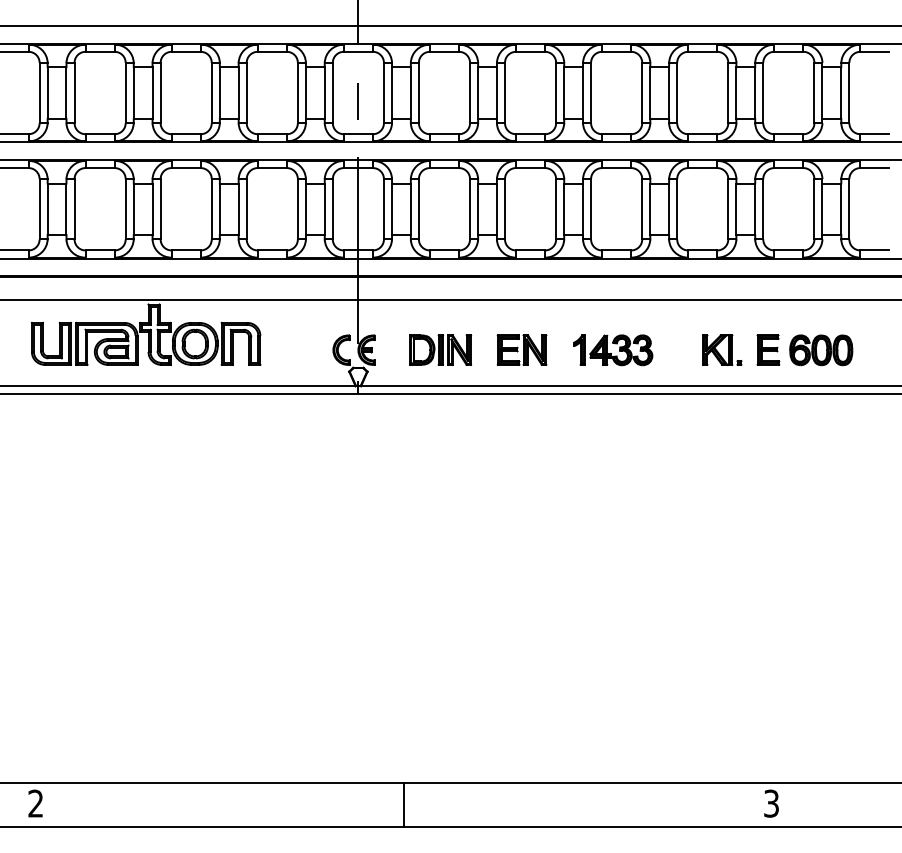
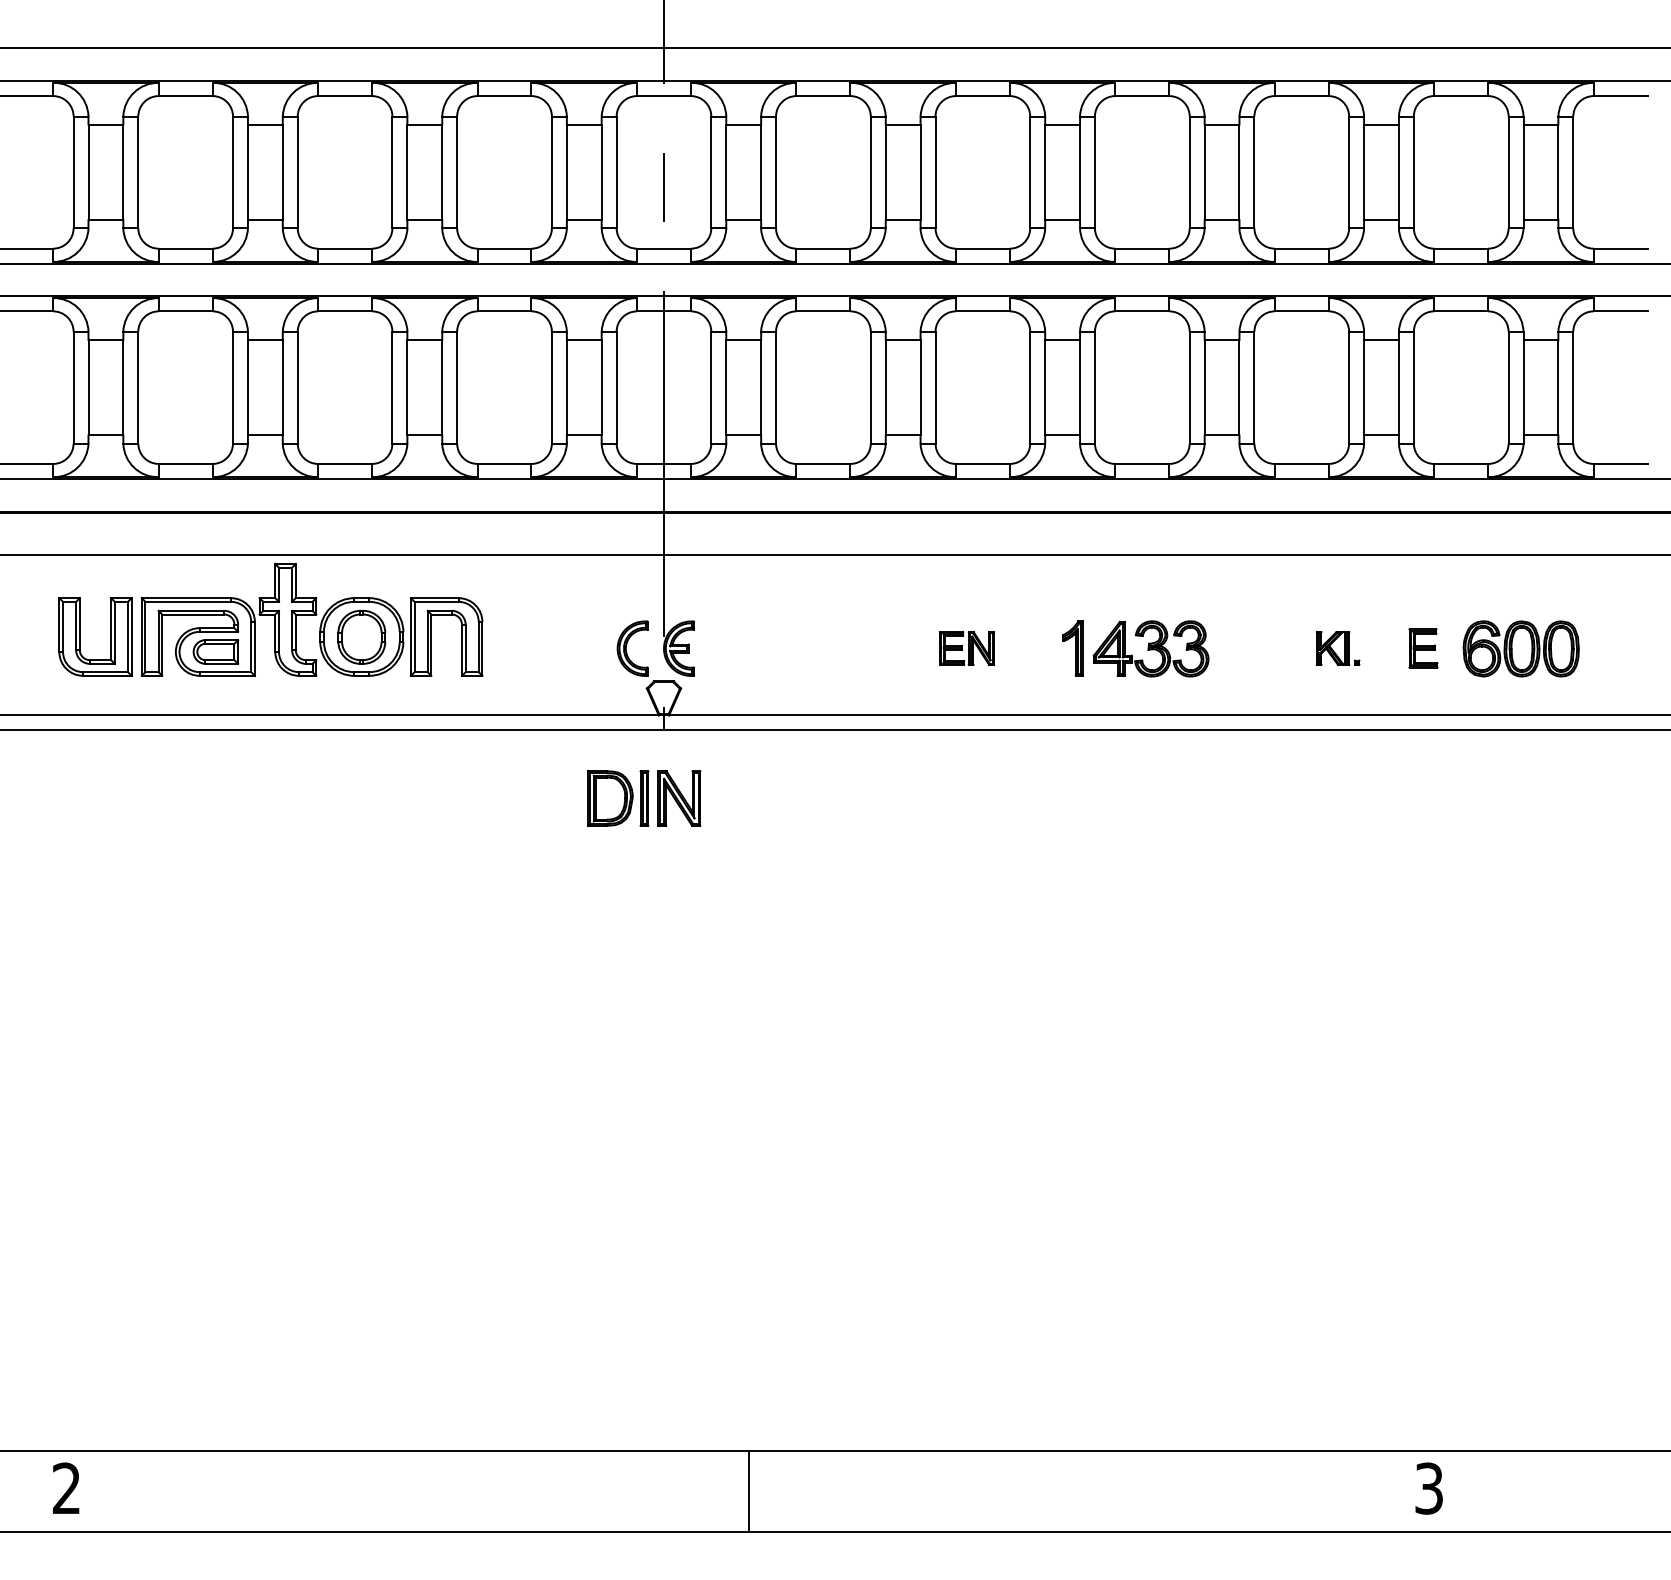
part: (440, 349) -> (643, 797), moved
part: (521, 349) -> (966, 647), size x0.6
part: (722, 349) -> (1338, 647), size x0.6
part: (768, 349) -> (1423, 647), size x0.7

